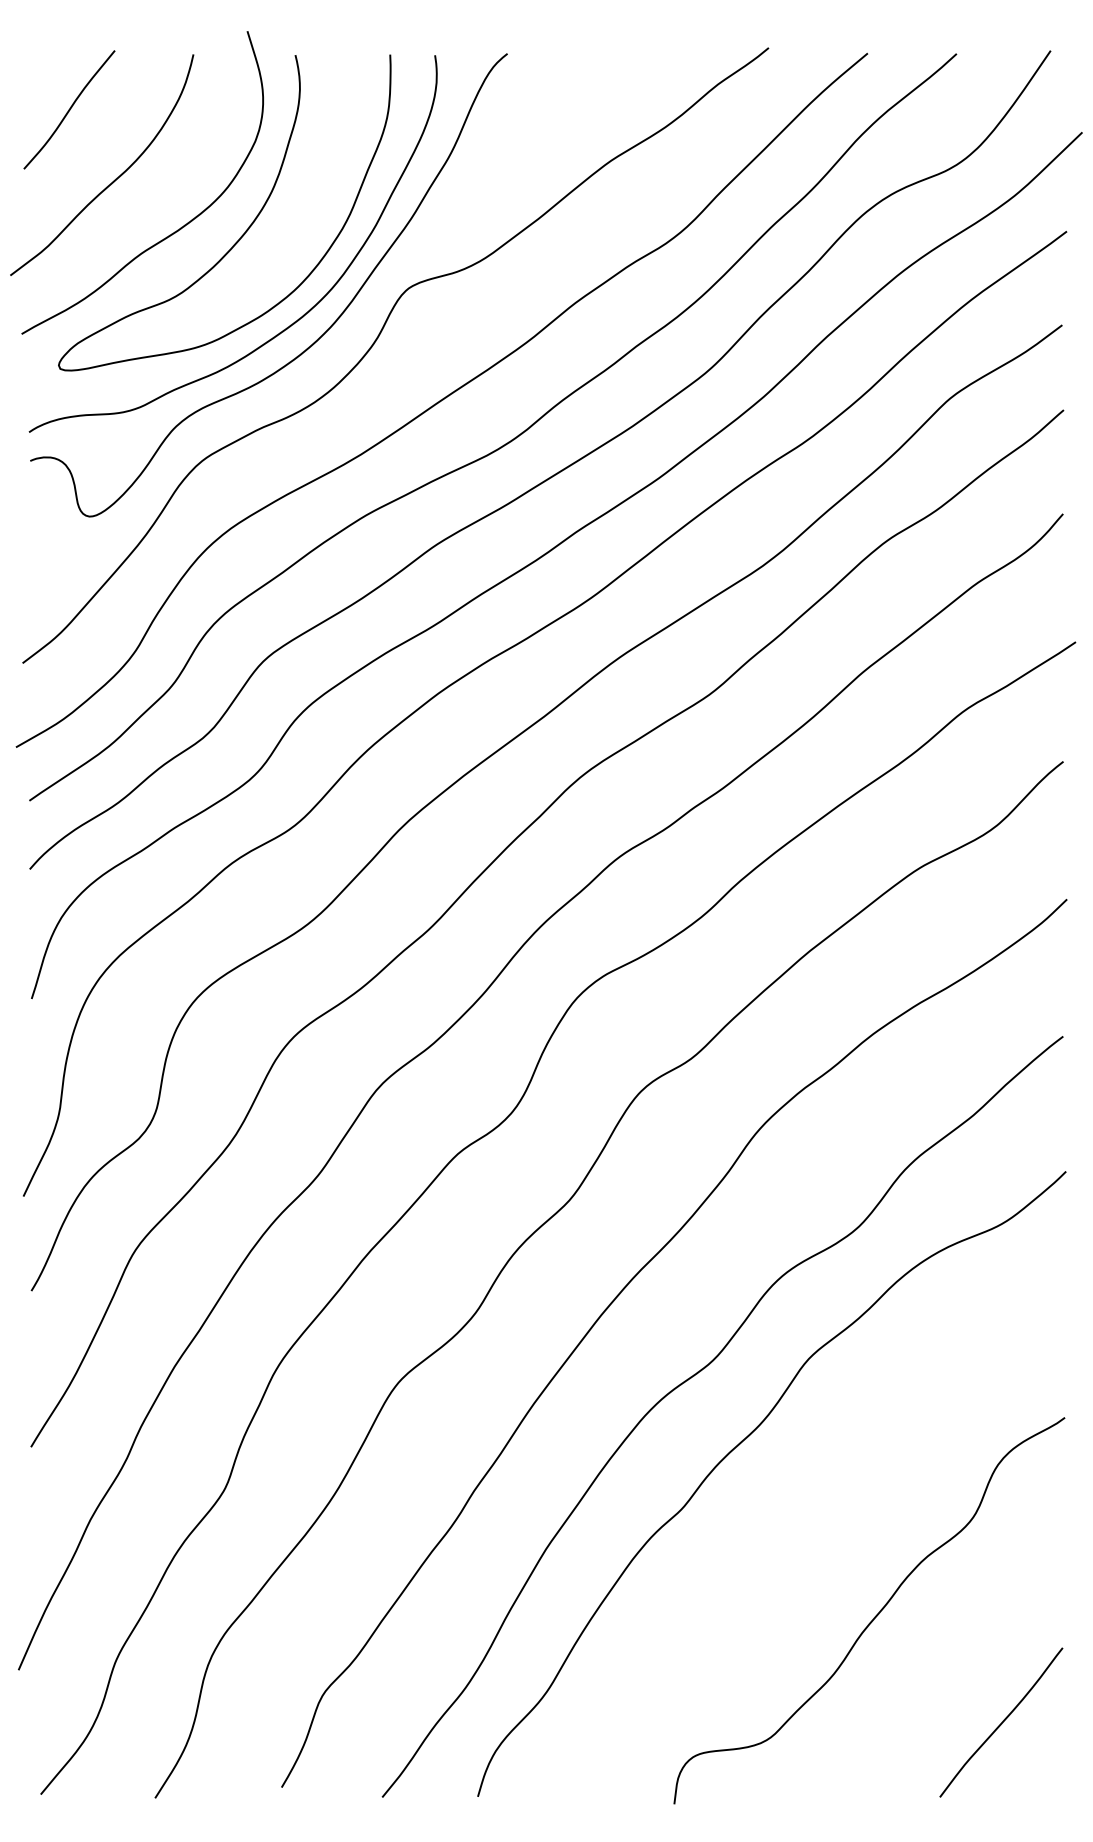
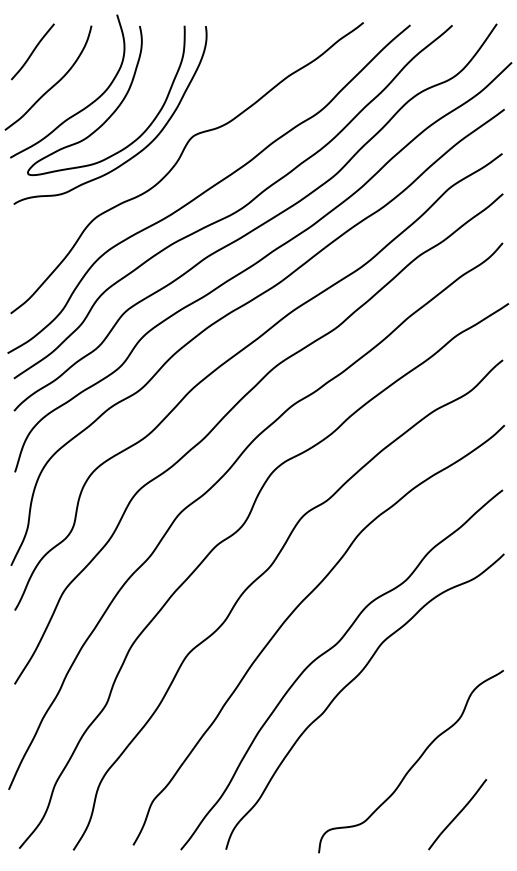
curve: (311, 341) -> (147, 161), removed
curve: (1001, 1722) -> (457, 814), moved

